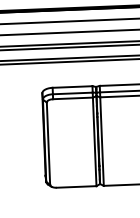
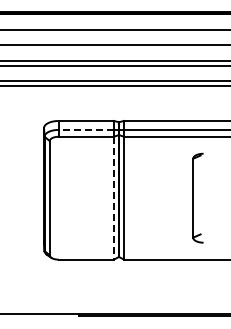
line: (72, 93) -> (86, 129), solid -> dashed
line: (94, 142) -> (113, 198), solid -> dashed

